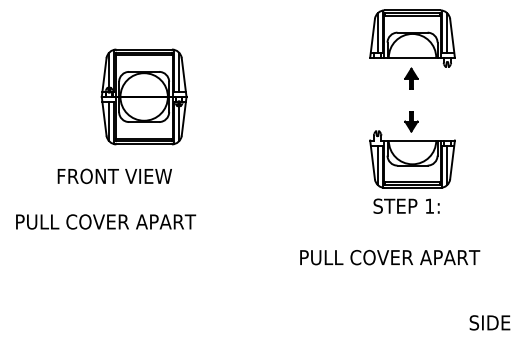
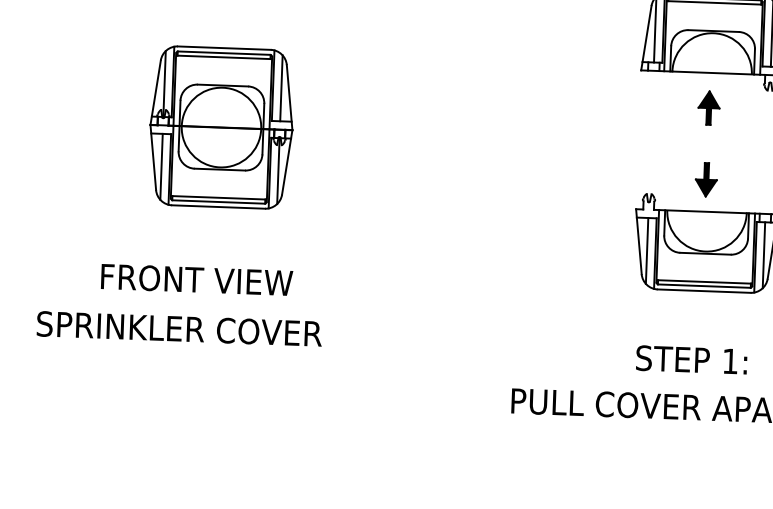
part: (143, 96) -> (220, 126), moved
text: (114, 176) -> (196, 280), moved
text: (406, 205) -> (691, 358), moved
text: (105, 221) -> (187, 328), PULL COVER APART -> SPRINKLER COVER

